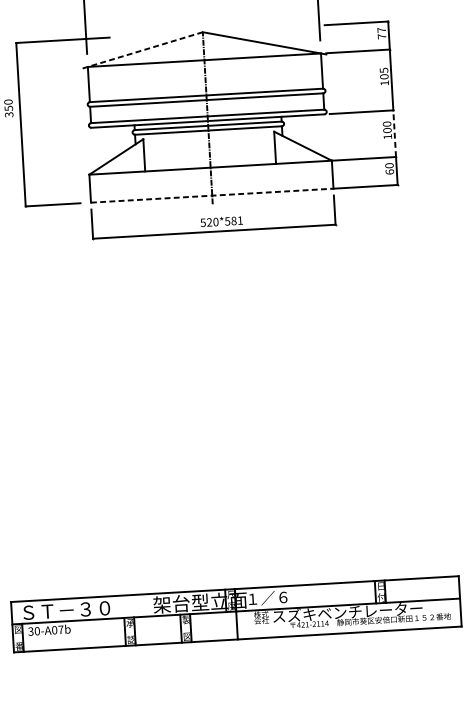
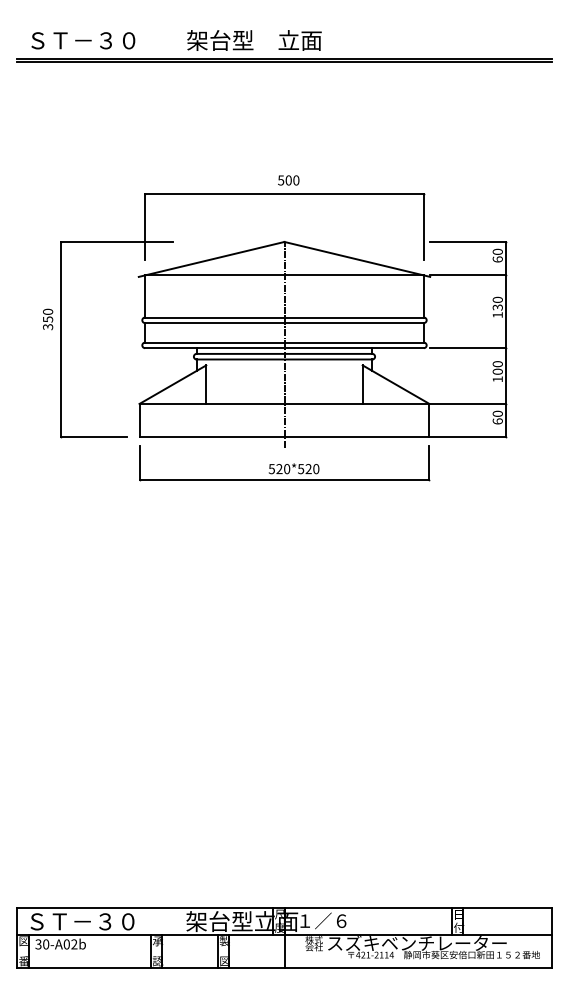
text: (381, 33) -> (497, 255), 77 -> 60
line: (142, 50) -> (211, 259), dashed -> solid
text: (383, 73) -> (497, 303), 105 -> 130
line: (394, 134) -> (506, 376), dashed -> solid
line: (212, 195) -> (284, 437), dashed -> solid
text: (237, 221) -> (312, 469), 520*581 -> 520*520
text: (61, 629) -> (74, 944), 30-A07b -> 30-A02b

